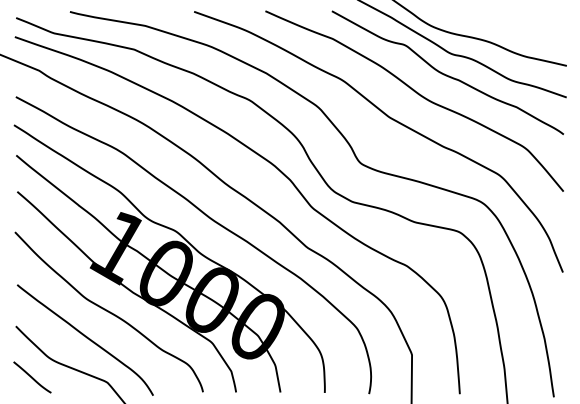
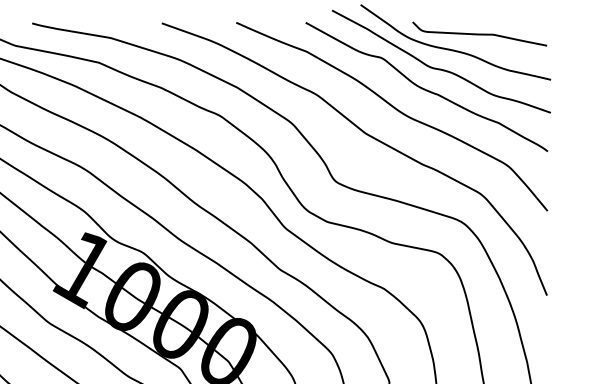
curve: (498, 22) -> (479, 34), added

